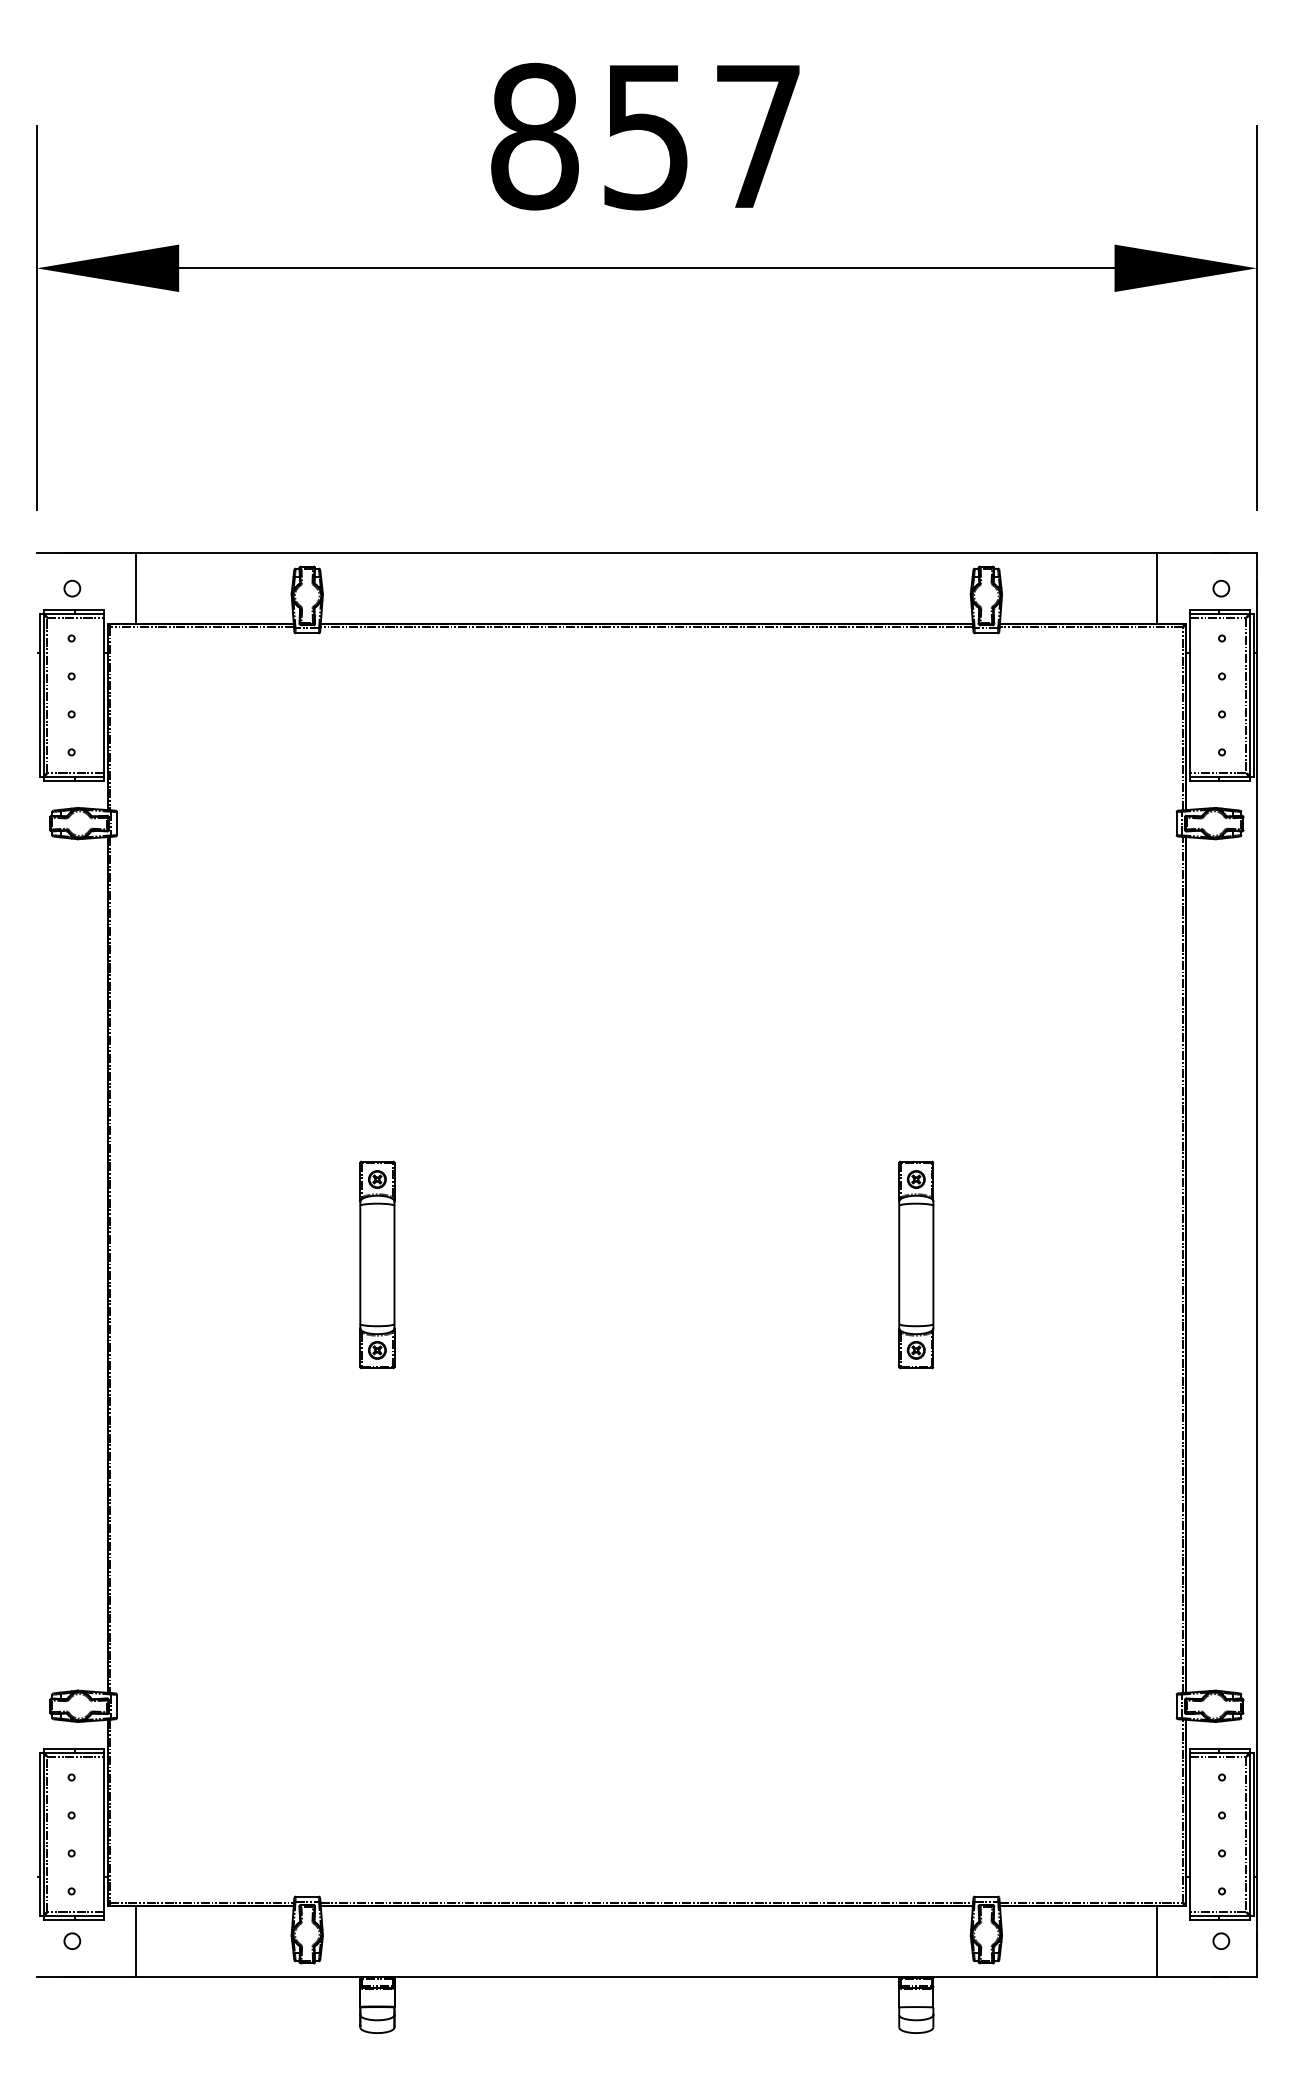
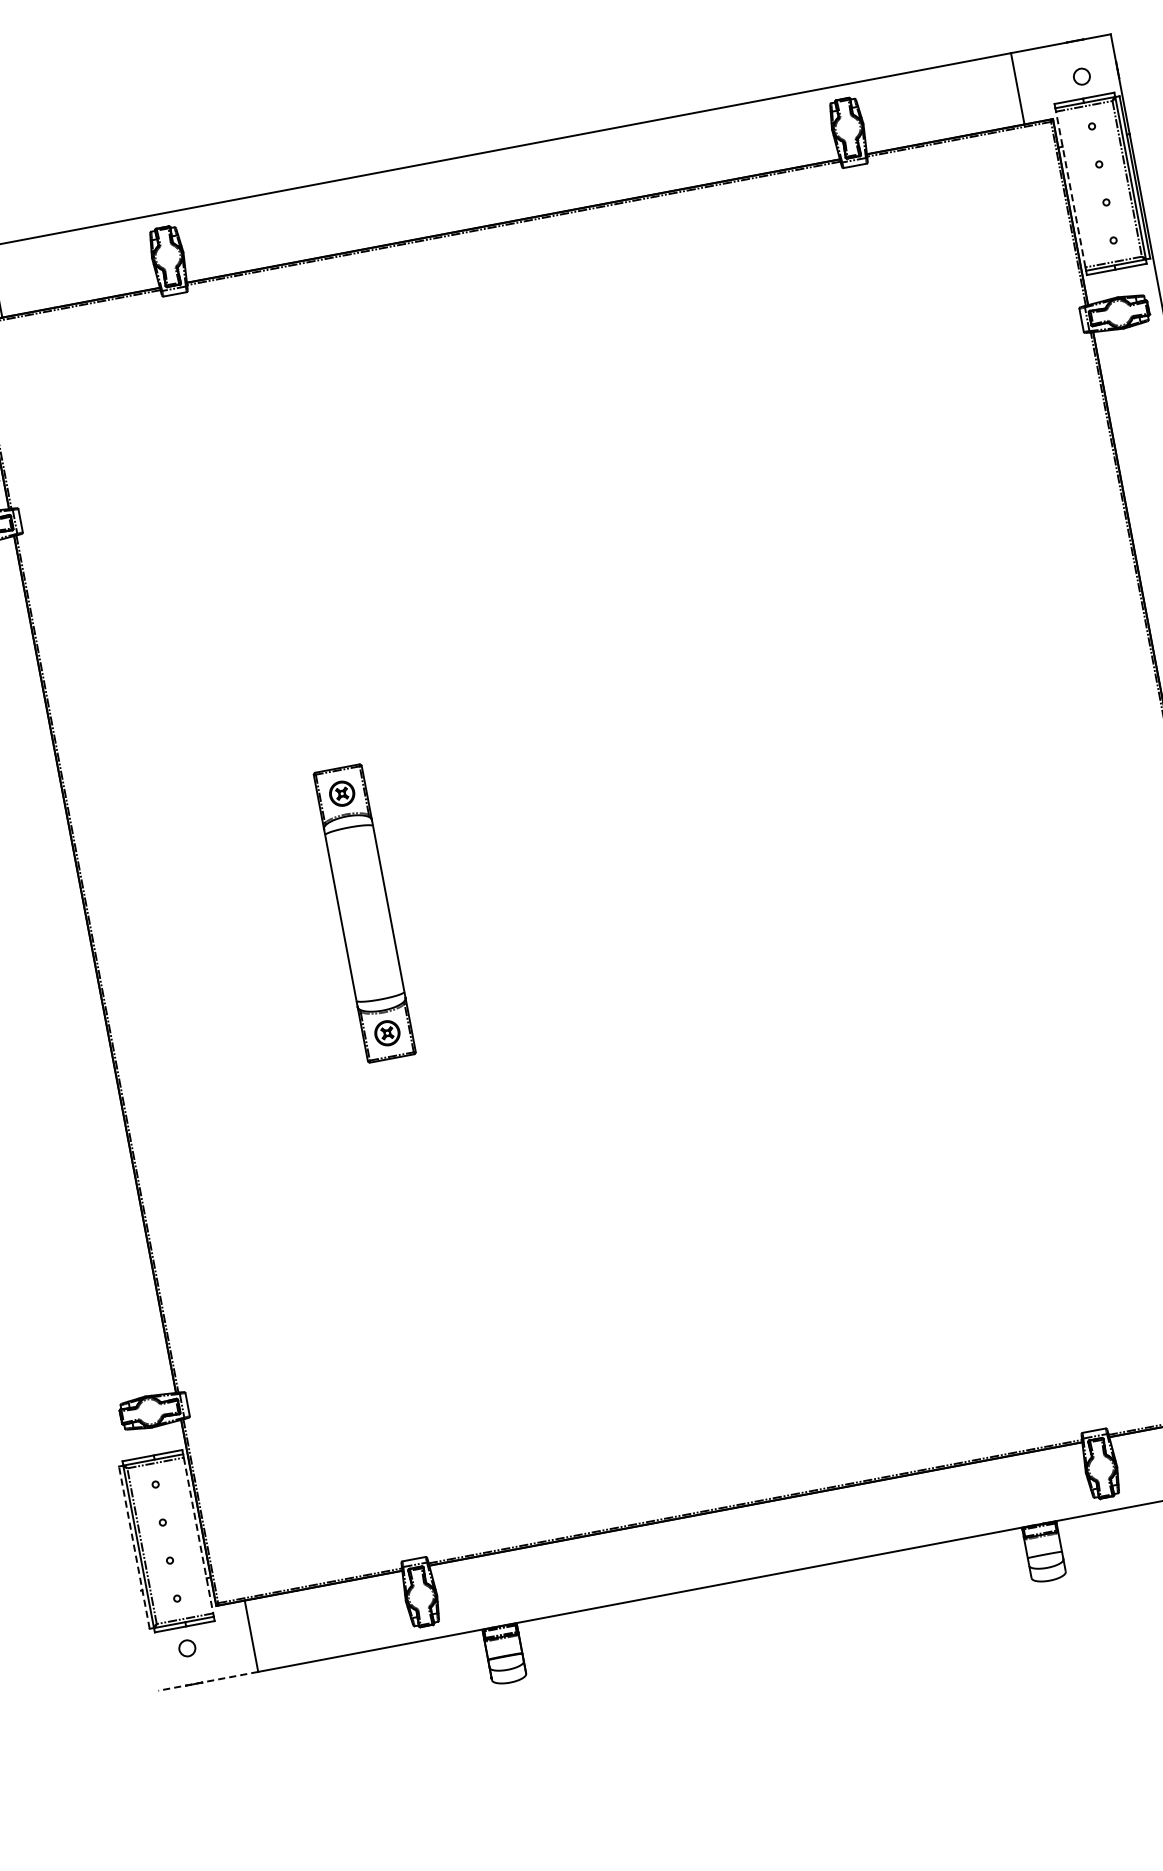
line: (1190, 695) -> (1071, 189), solid -> dashed
part: (377, 1264) -> (364, 913), size x1.4
part: (916, 1264) -> (904, 811), removed
line: (39, 1833) -> (134, 1546), solid -> dashed
line: (103, 1834) -> (198, 1535), solid -> dashed
line: (86, 1976) -> (208, 1681), solid -> dashed

